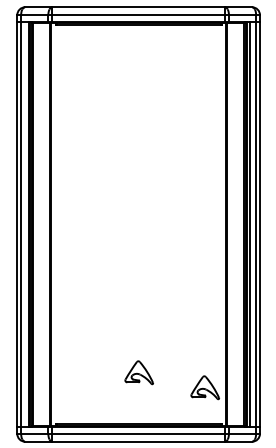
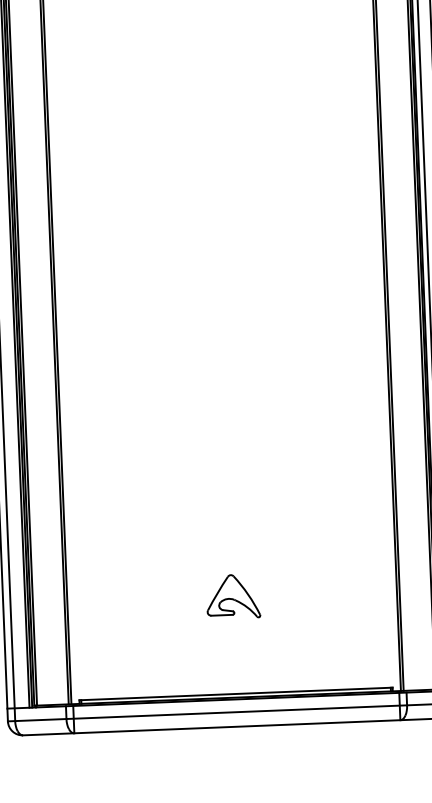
part: (204, 387) -> (357, 619), removed

